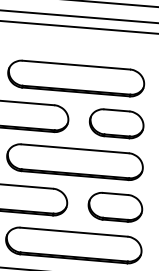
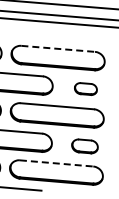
line: (76, 64) -> (58, 48), solid -> dashed
part: (116, 122) -> (85, 88), size x0.6
part: (114, 207) -> (84, 146), size x0.7
line: (73, 232) -> (56, 163), solid -> dashed

